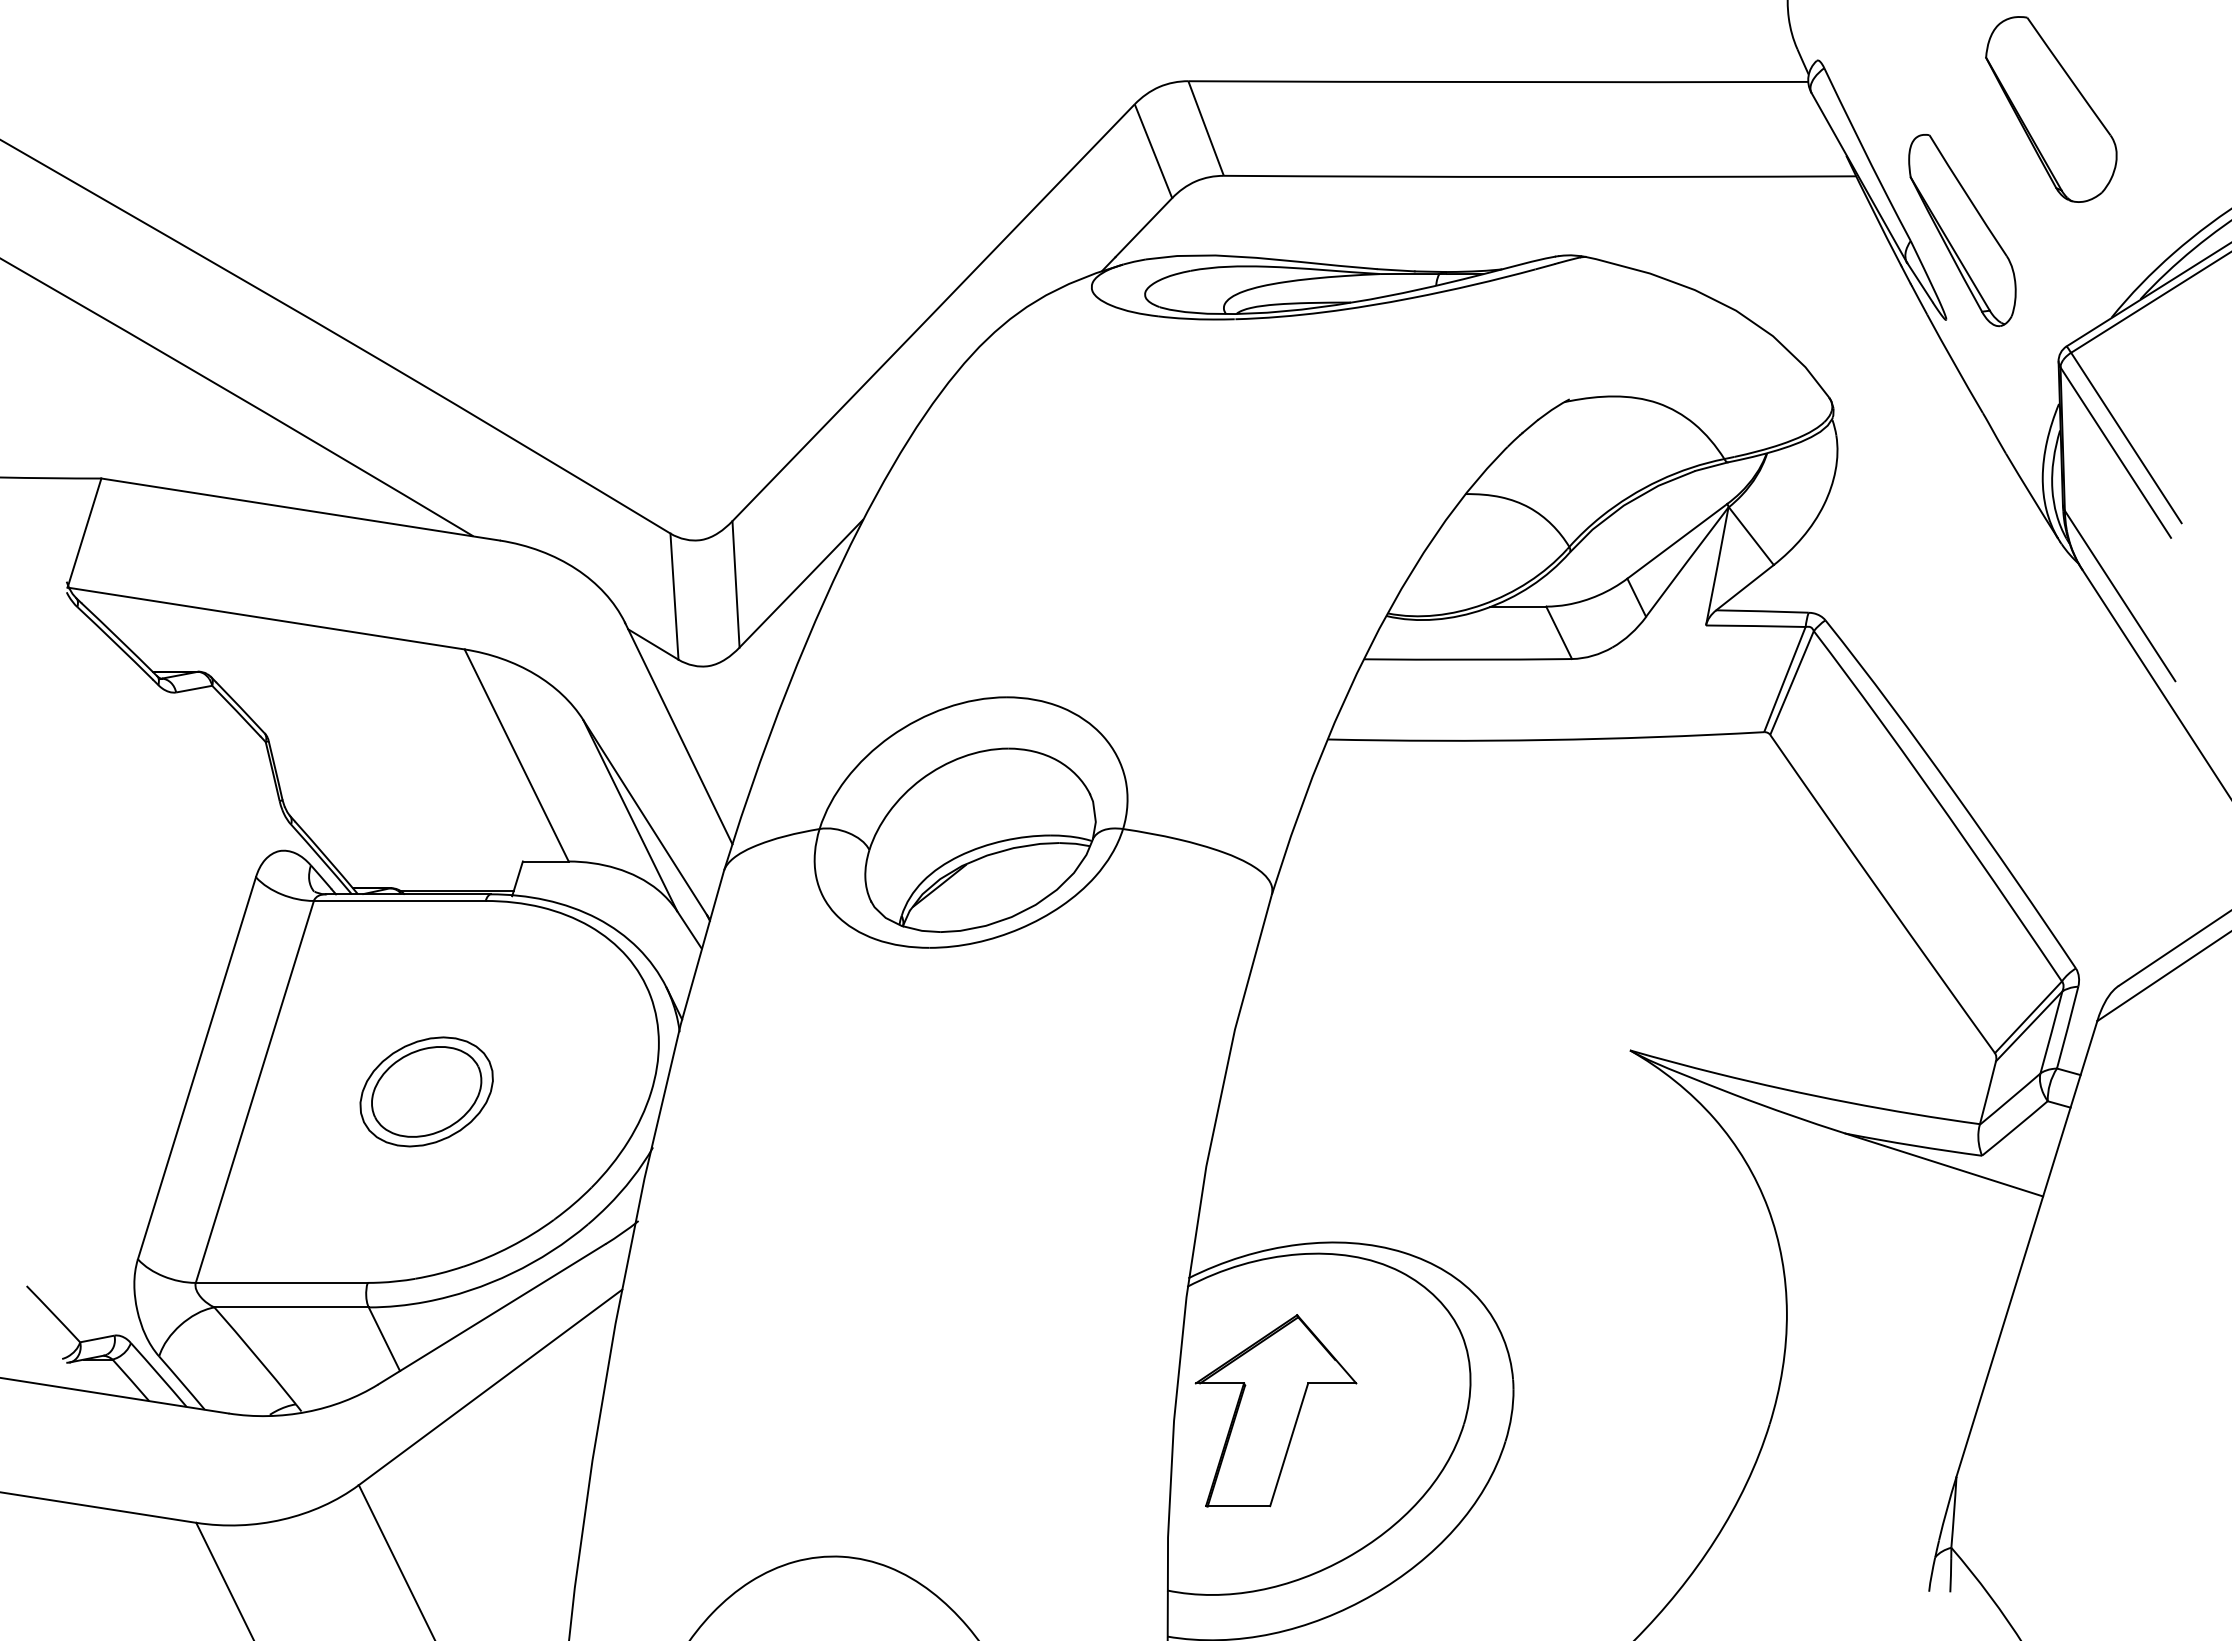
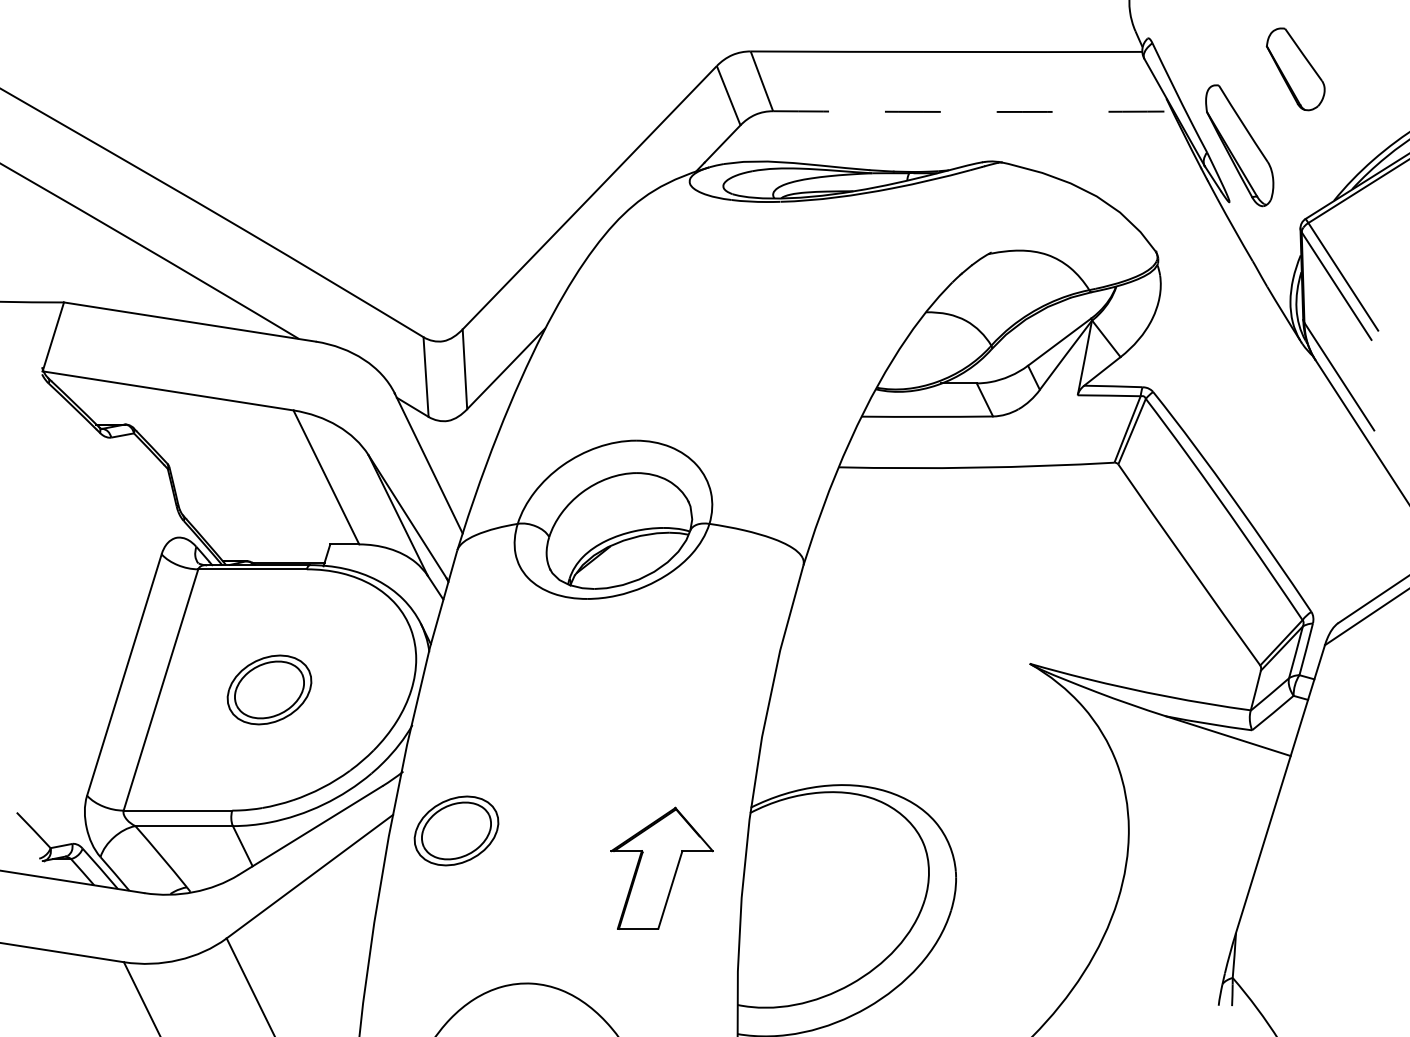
part: (2050, 109) -> (1295, 69), size x0.7
arc: (1539, 176) -> (972, 111), solid -> dashed
part: (722, 1314) -> (456, 830), added
part: (1275, 1409) -> (661, 867), moved

